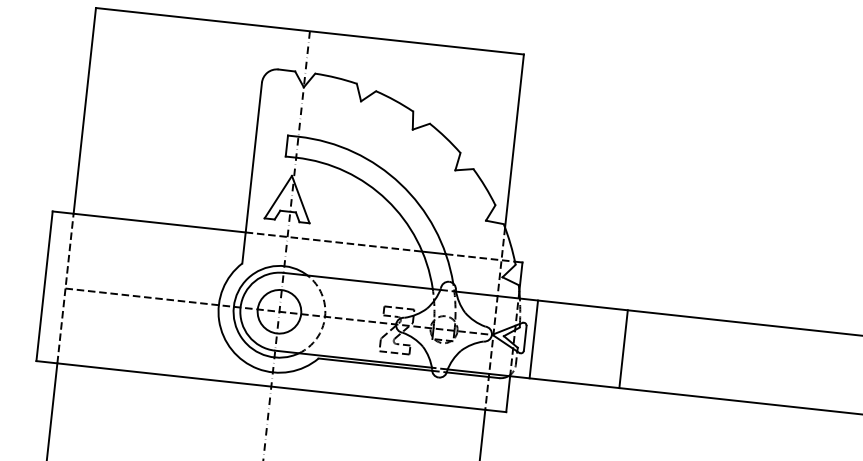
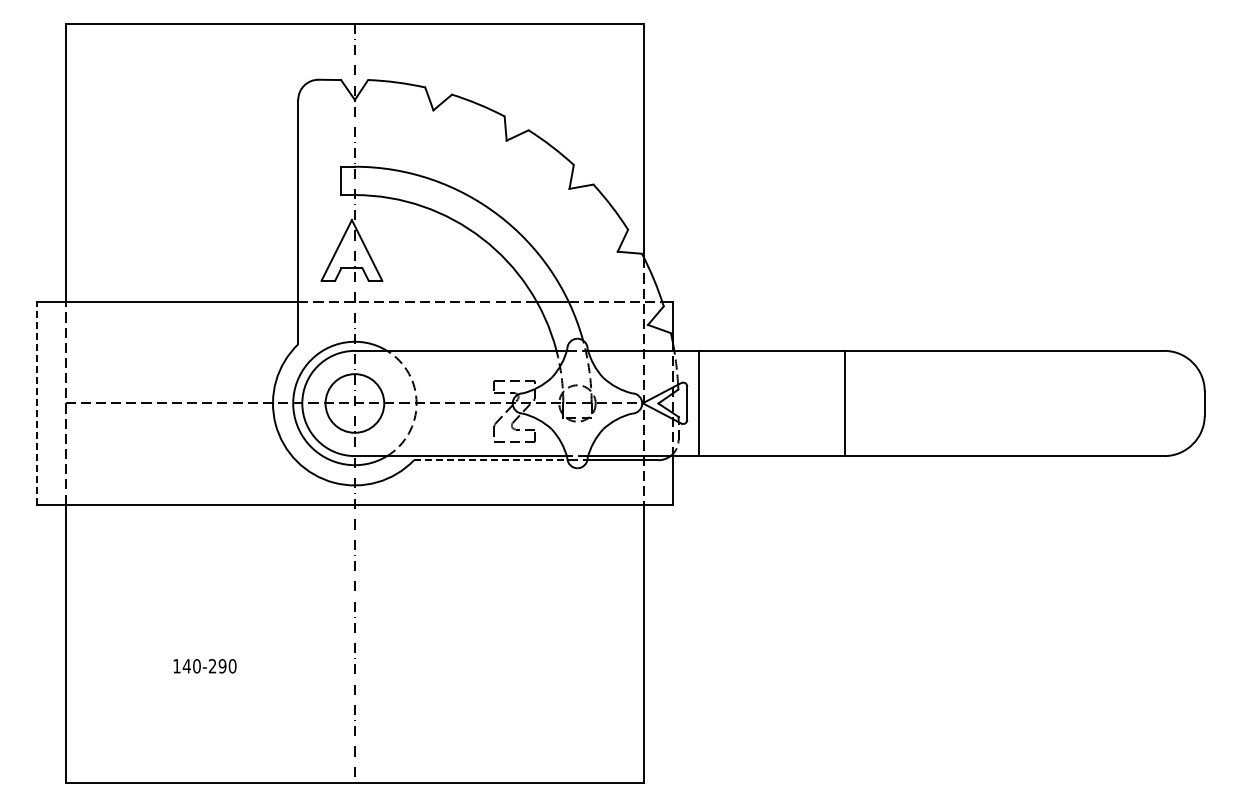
line: (44, 285) -> (37, 402), solid -> dashed
line: (623, 349) -> (845, 403), moved
line: (375, 364) -> (490, 460), solid -> dashed

